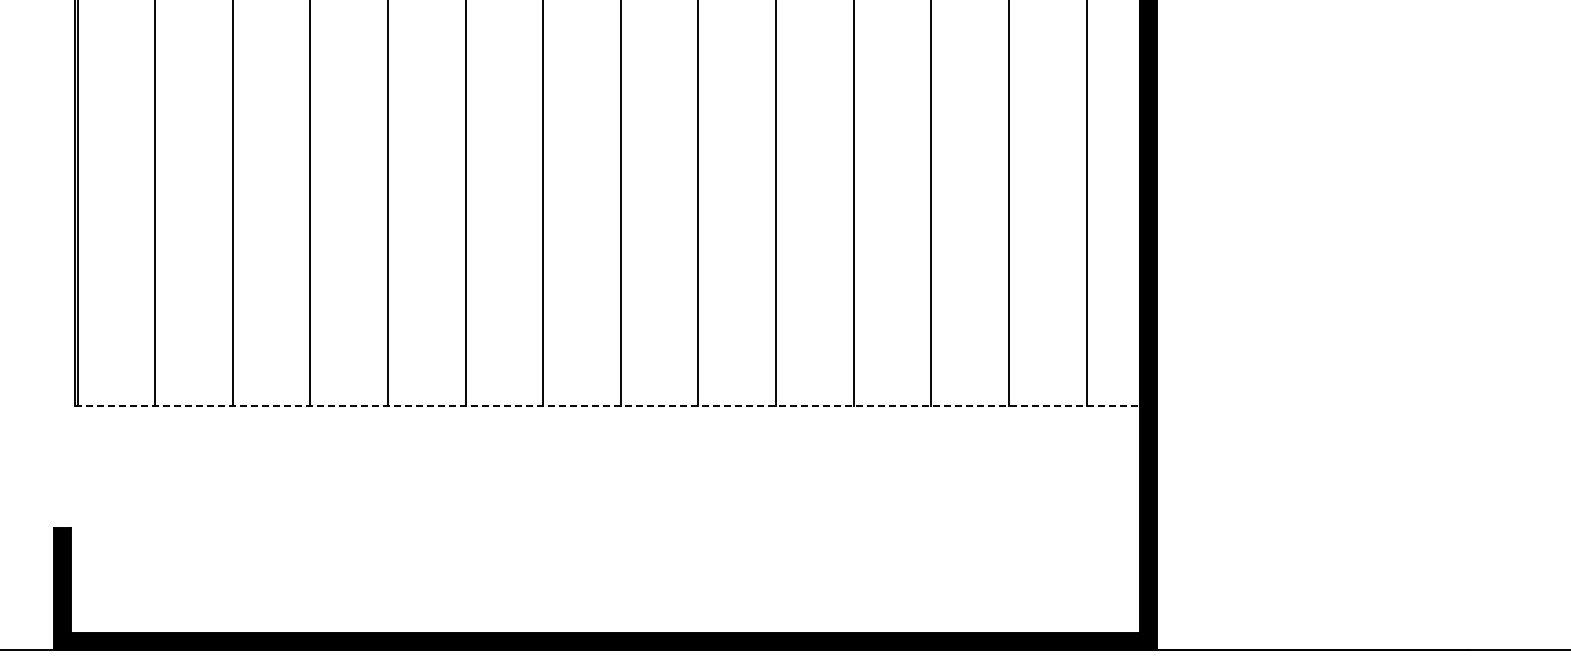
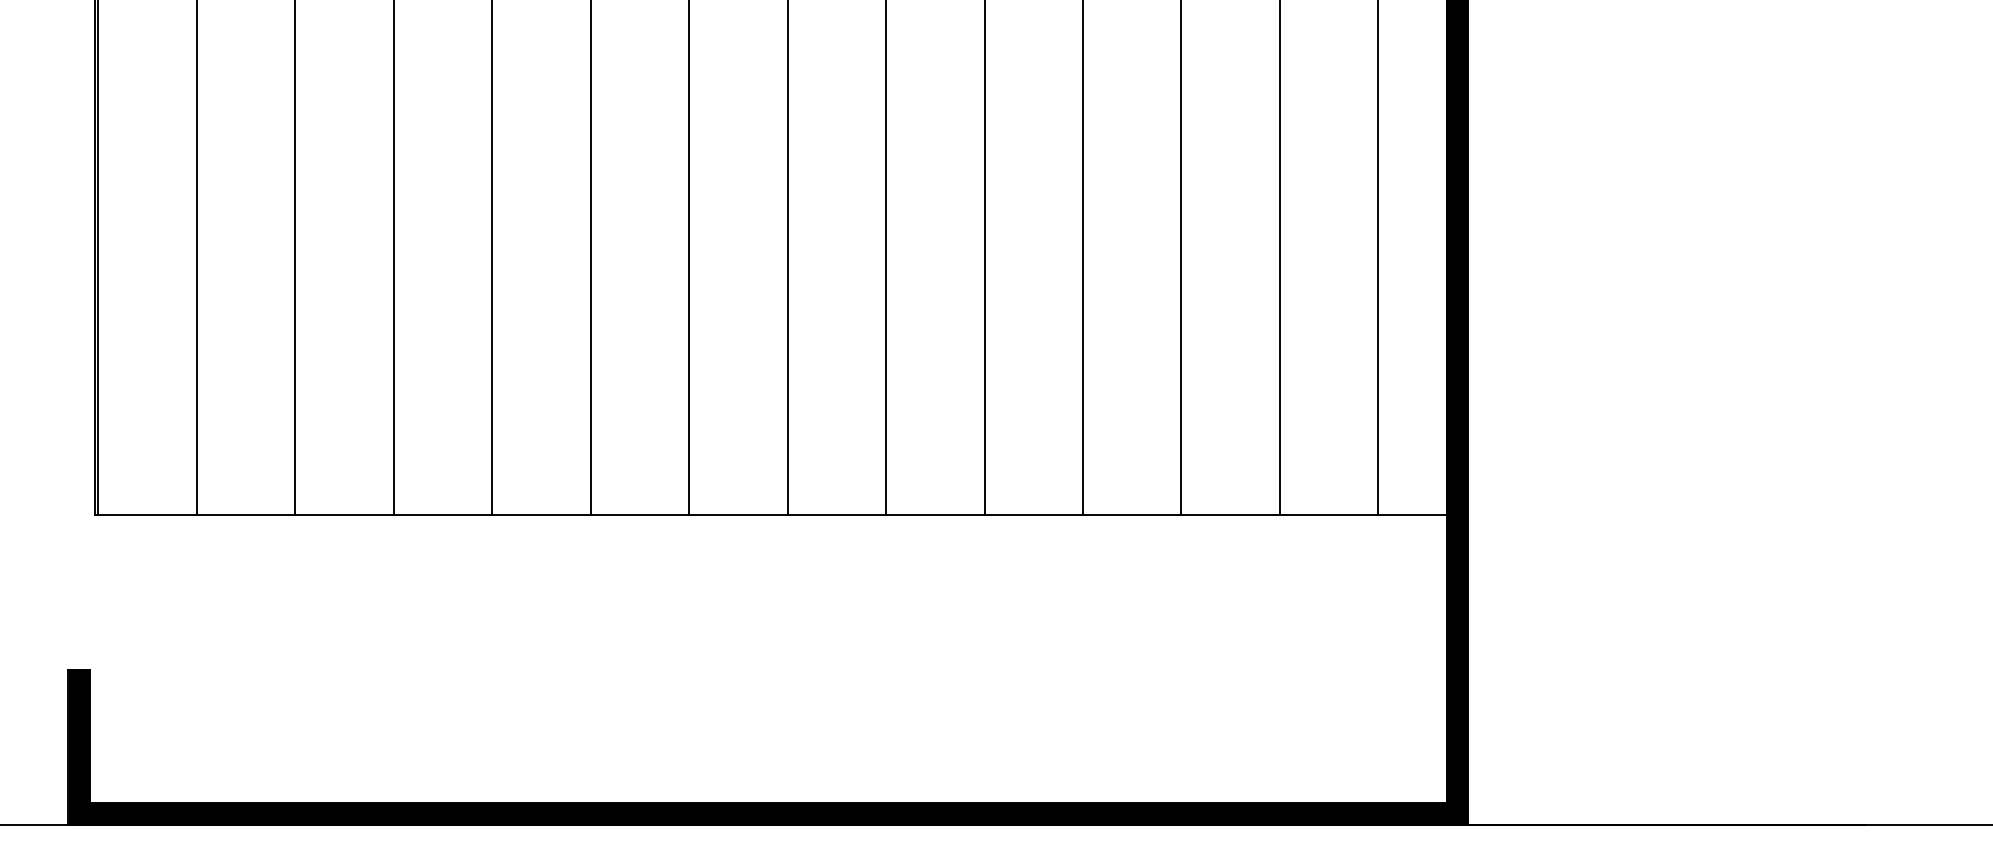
line: (607, 405) -> (770, 514), dashed -> solid

